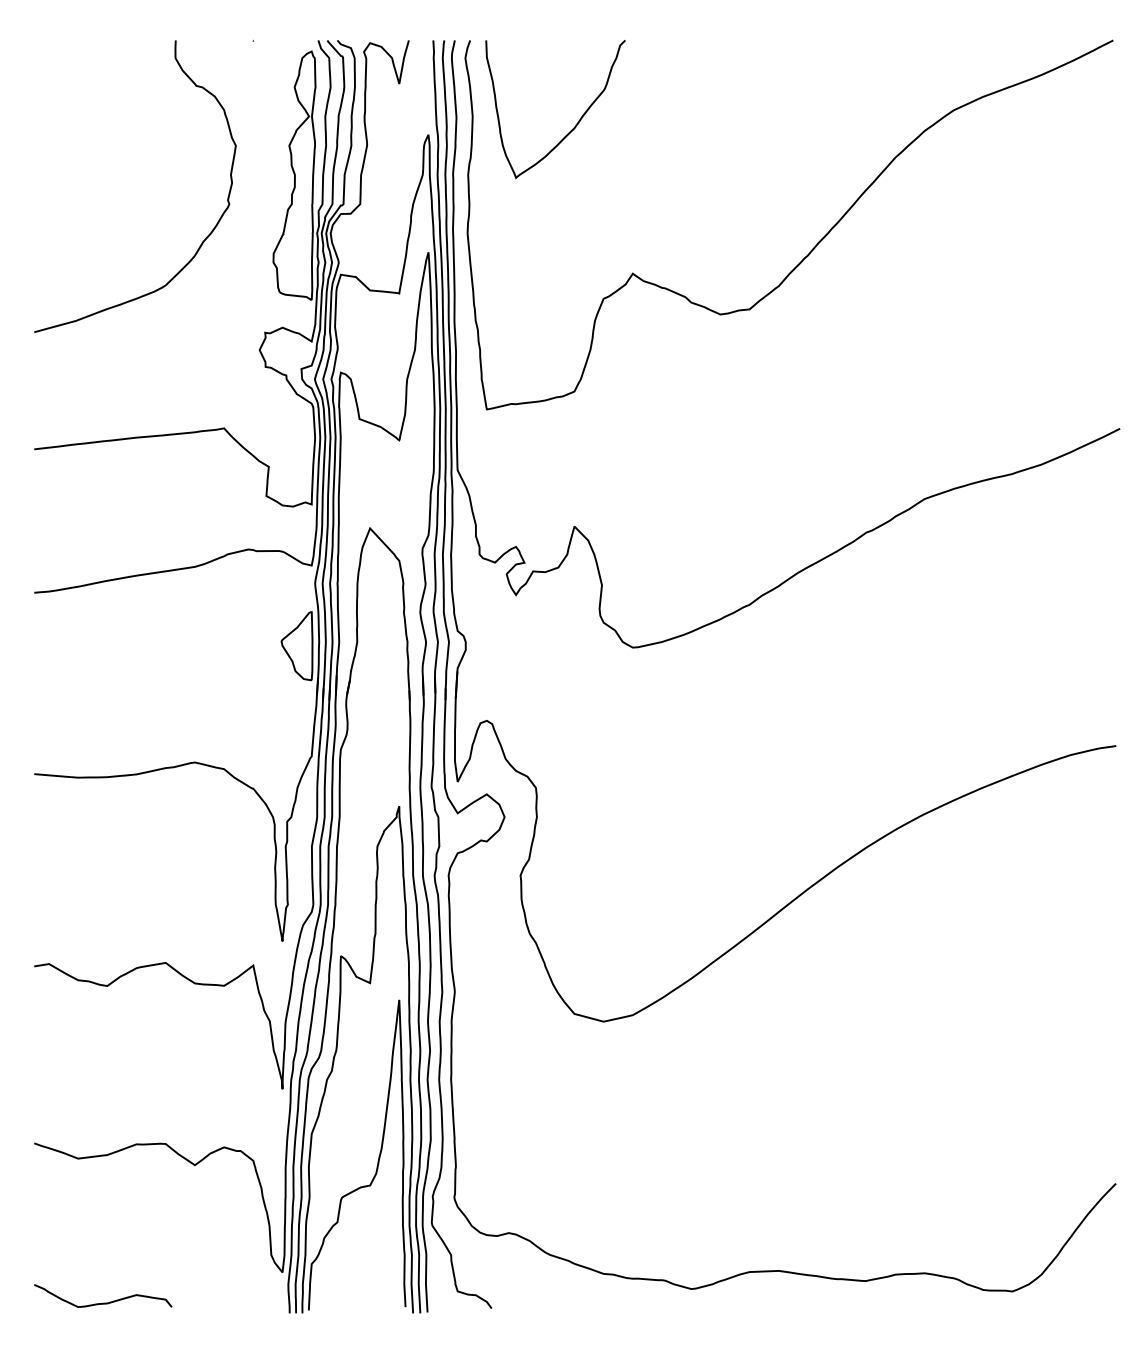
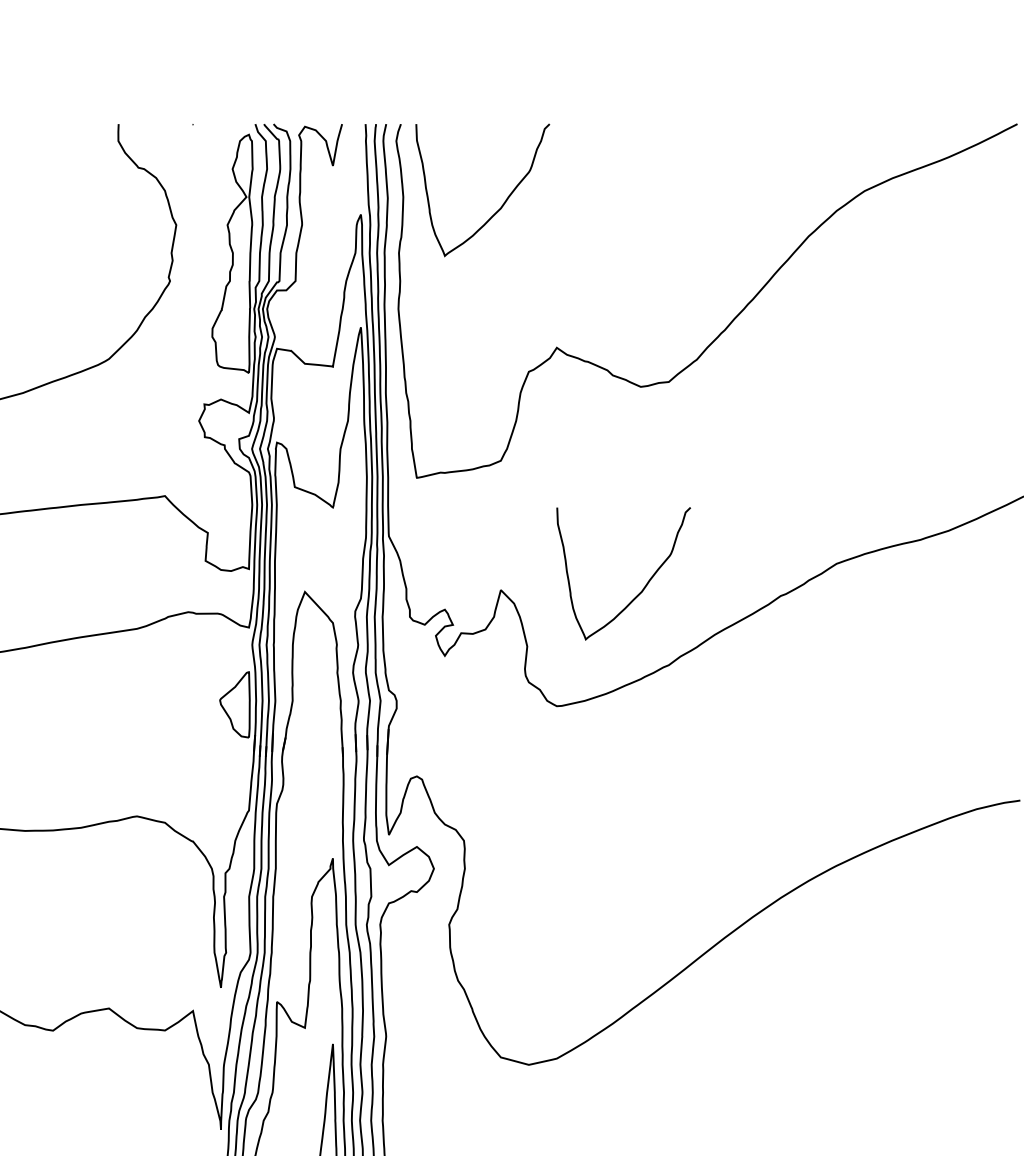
curve: (723, 523) -> (643, 587), added

